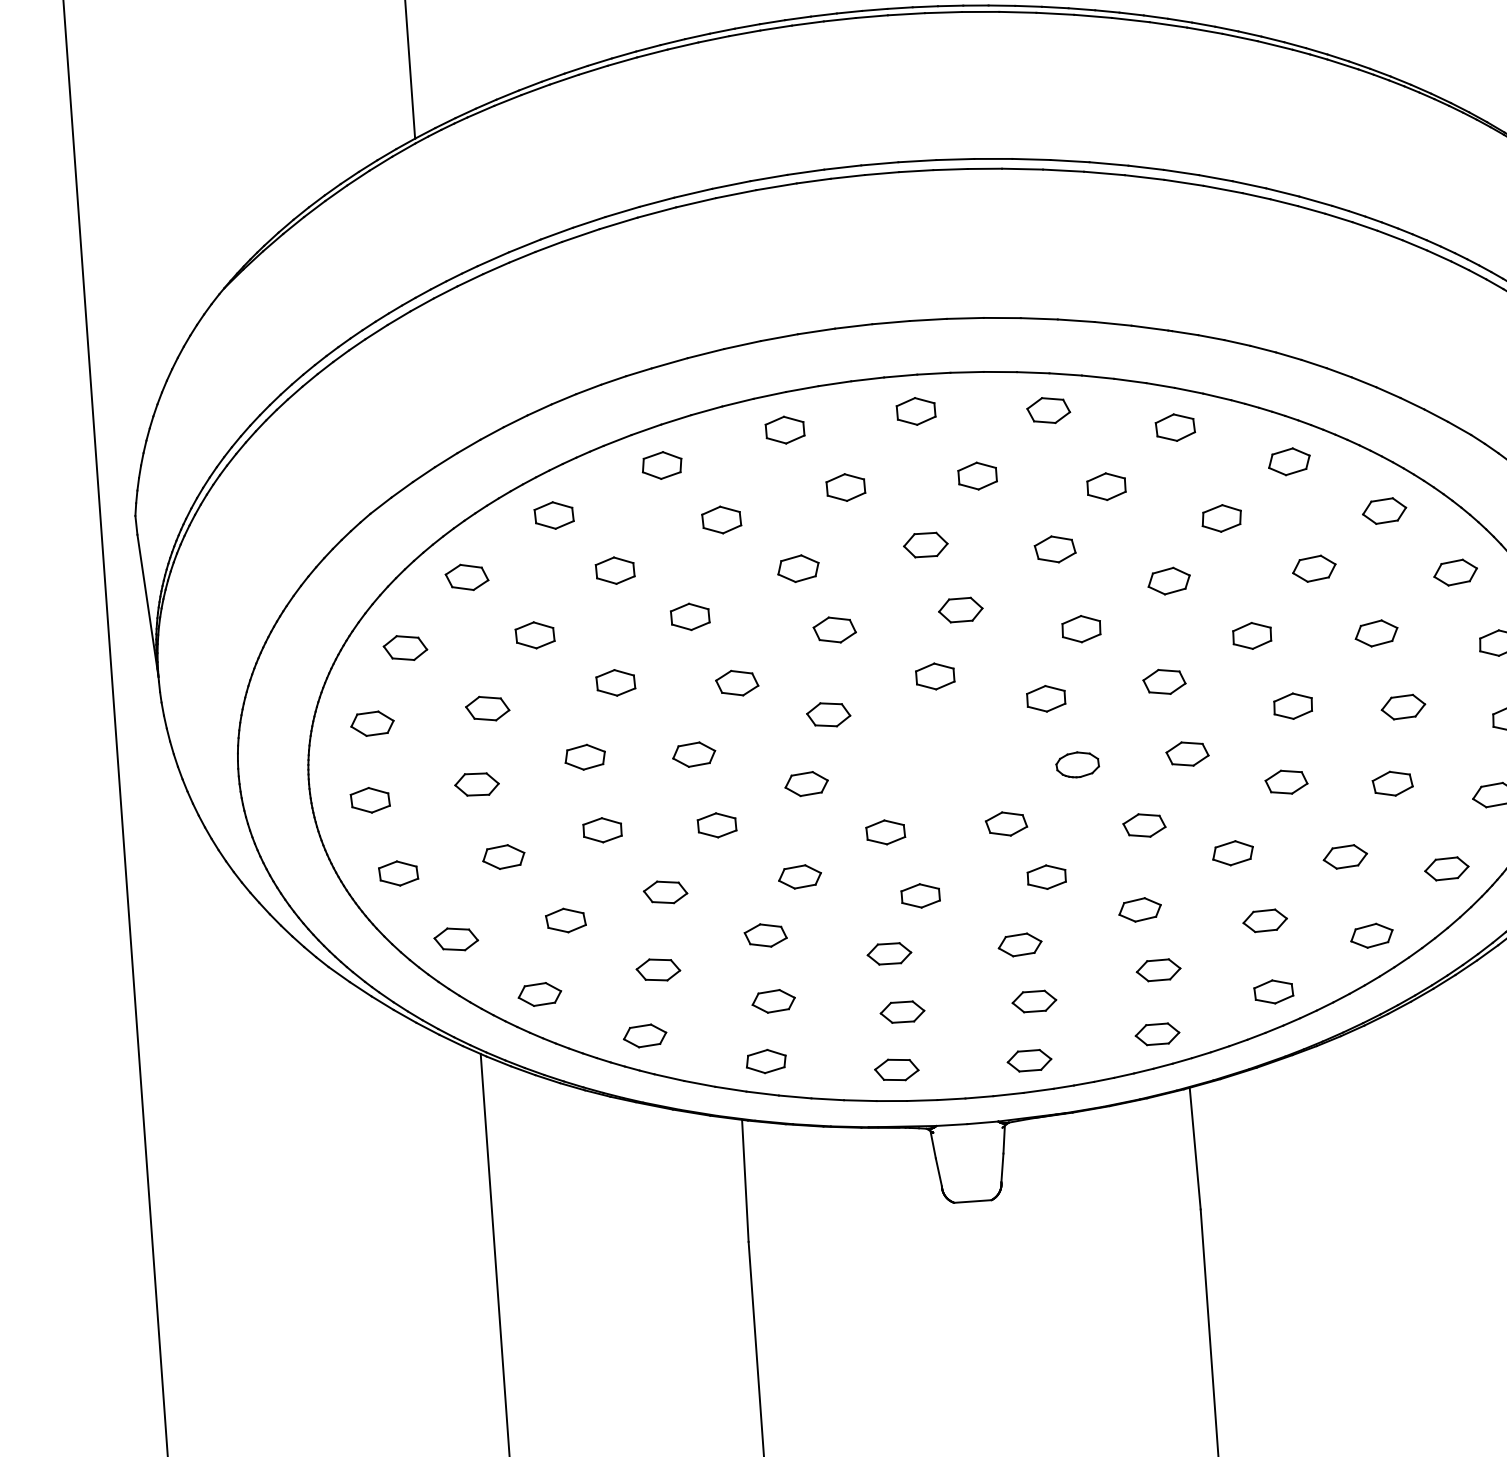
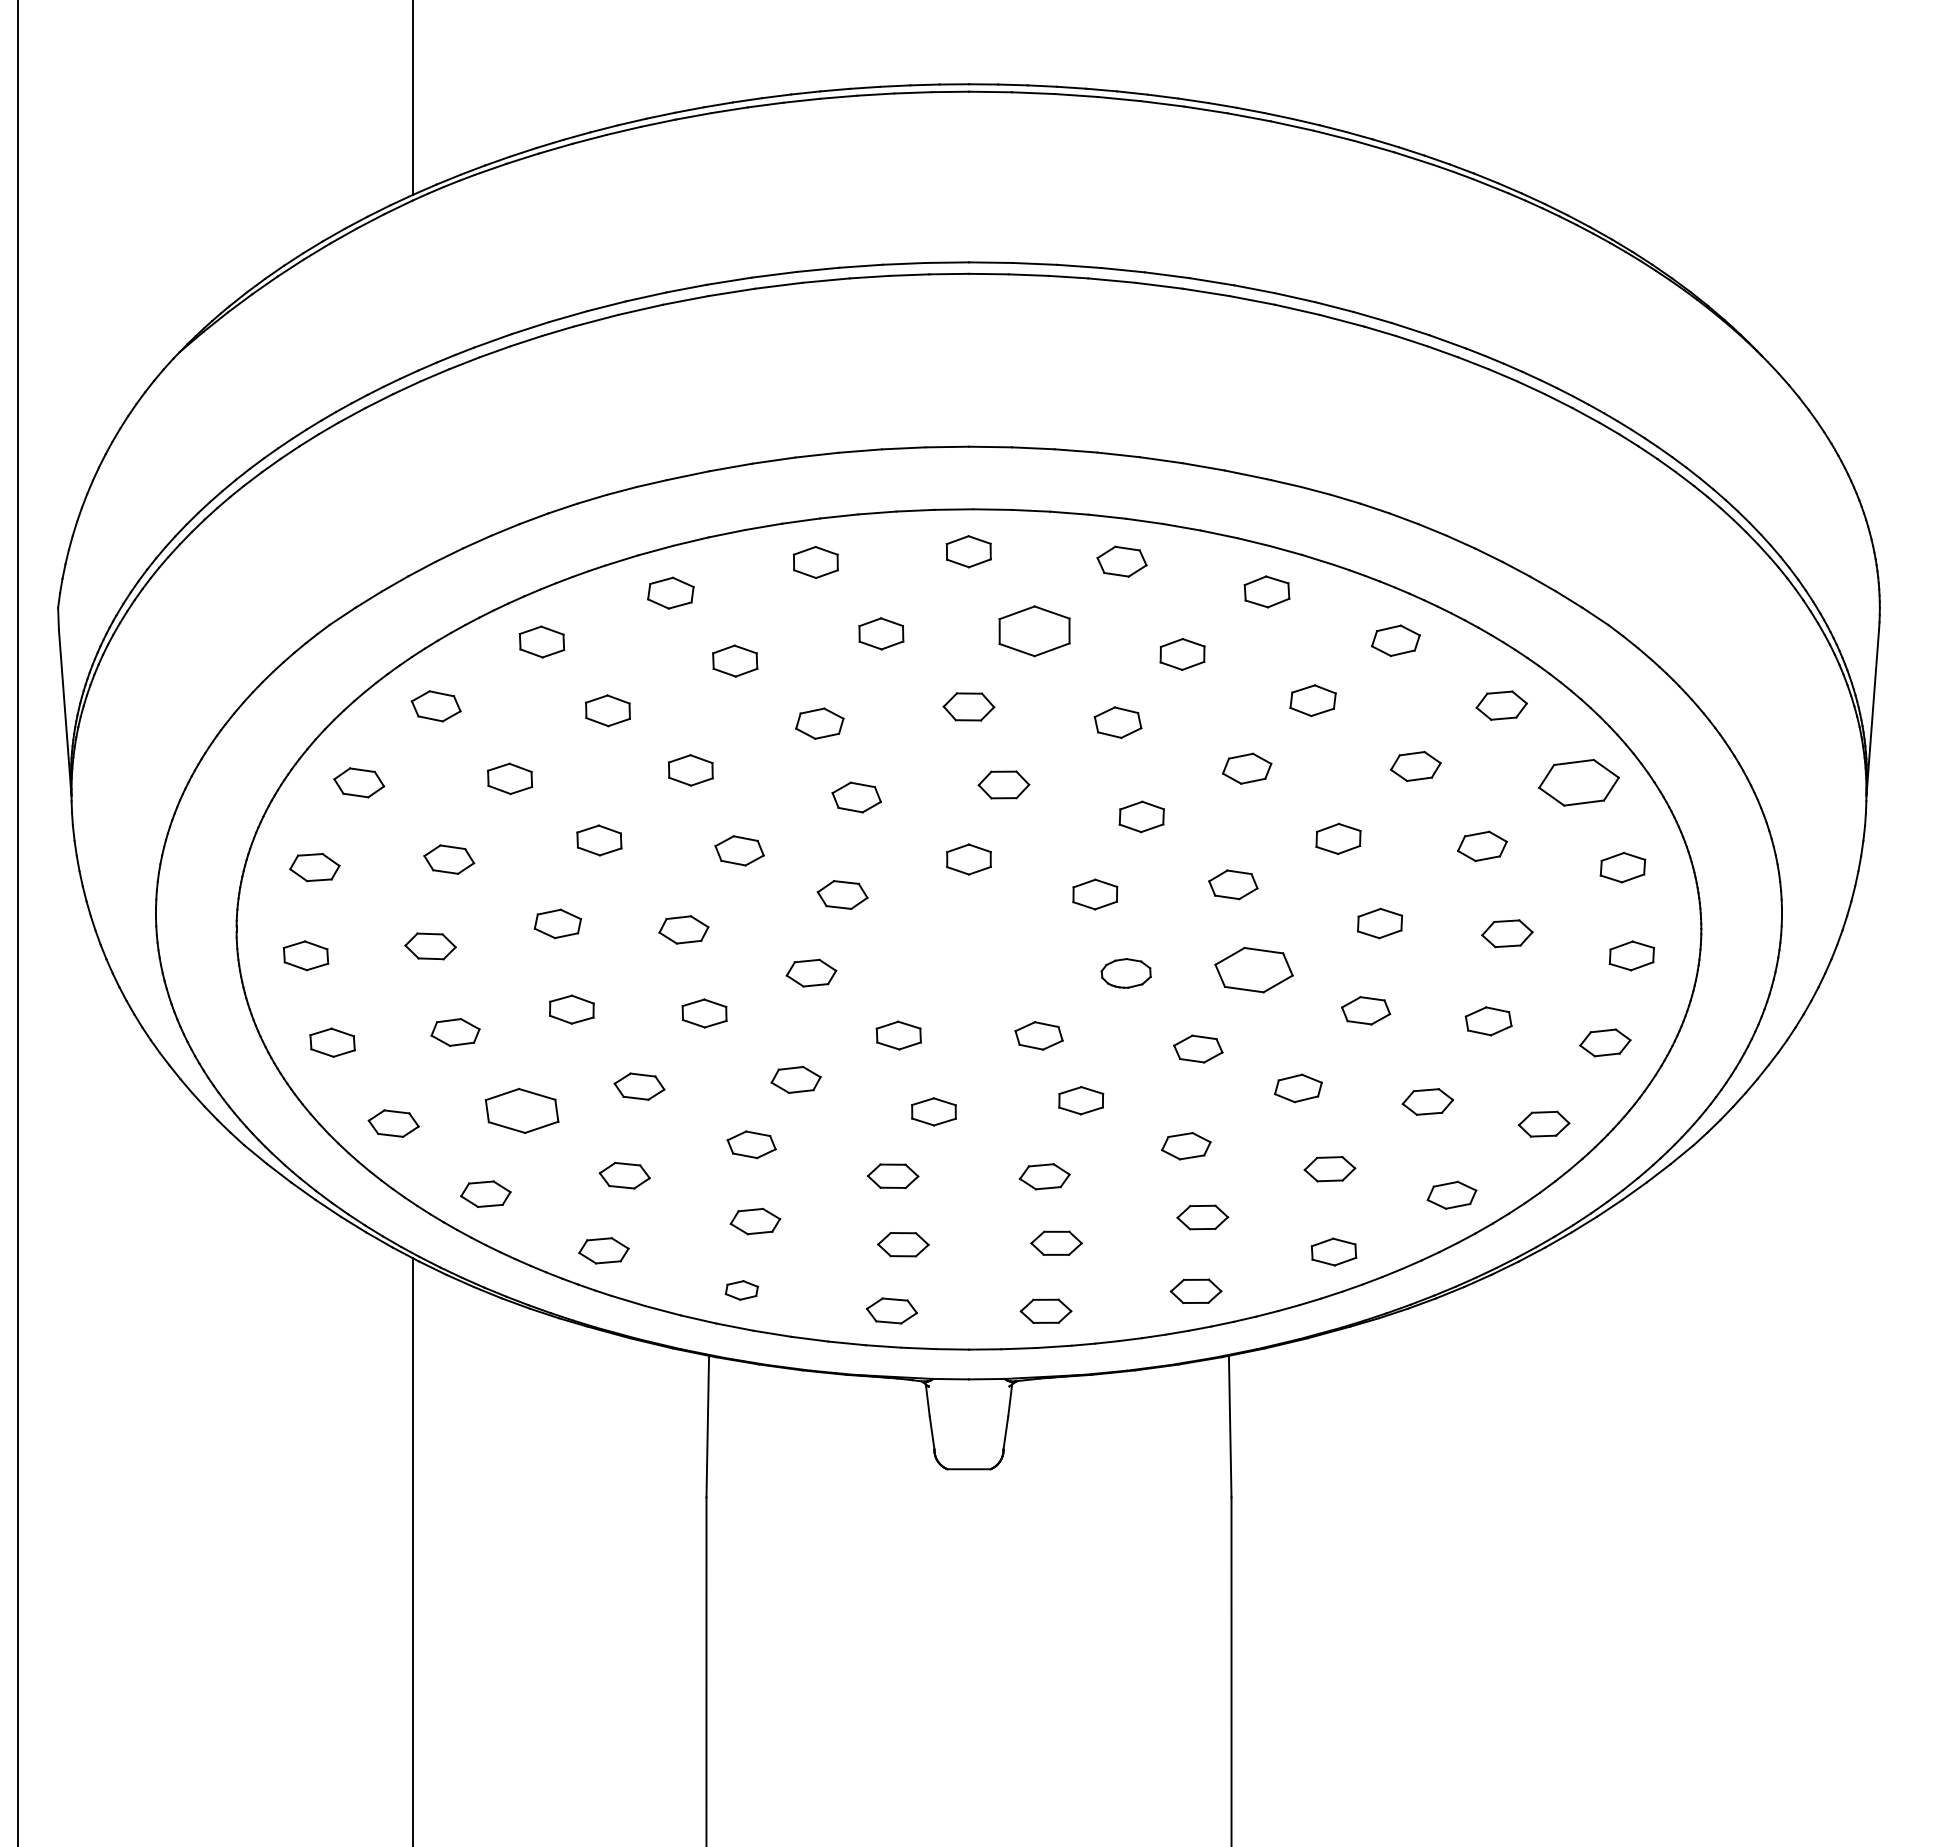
part: (977, 476) -> (1034, 631), size x1.6
part: (1455, 572) -> (1578, 782), size x1.6
part: (1187, 753) -> (1253, 969), size x1.6
part: (565, 920) -> (521, 1110), size x1.6
part: (765, 1061) -> (741, 1290), size x0.7

